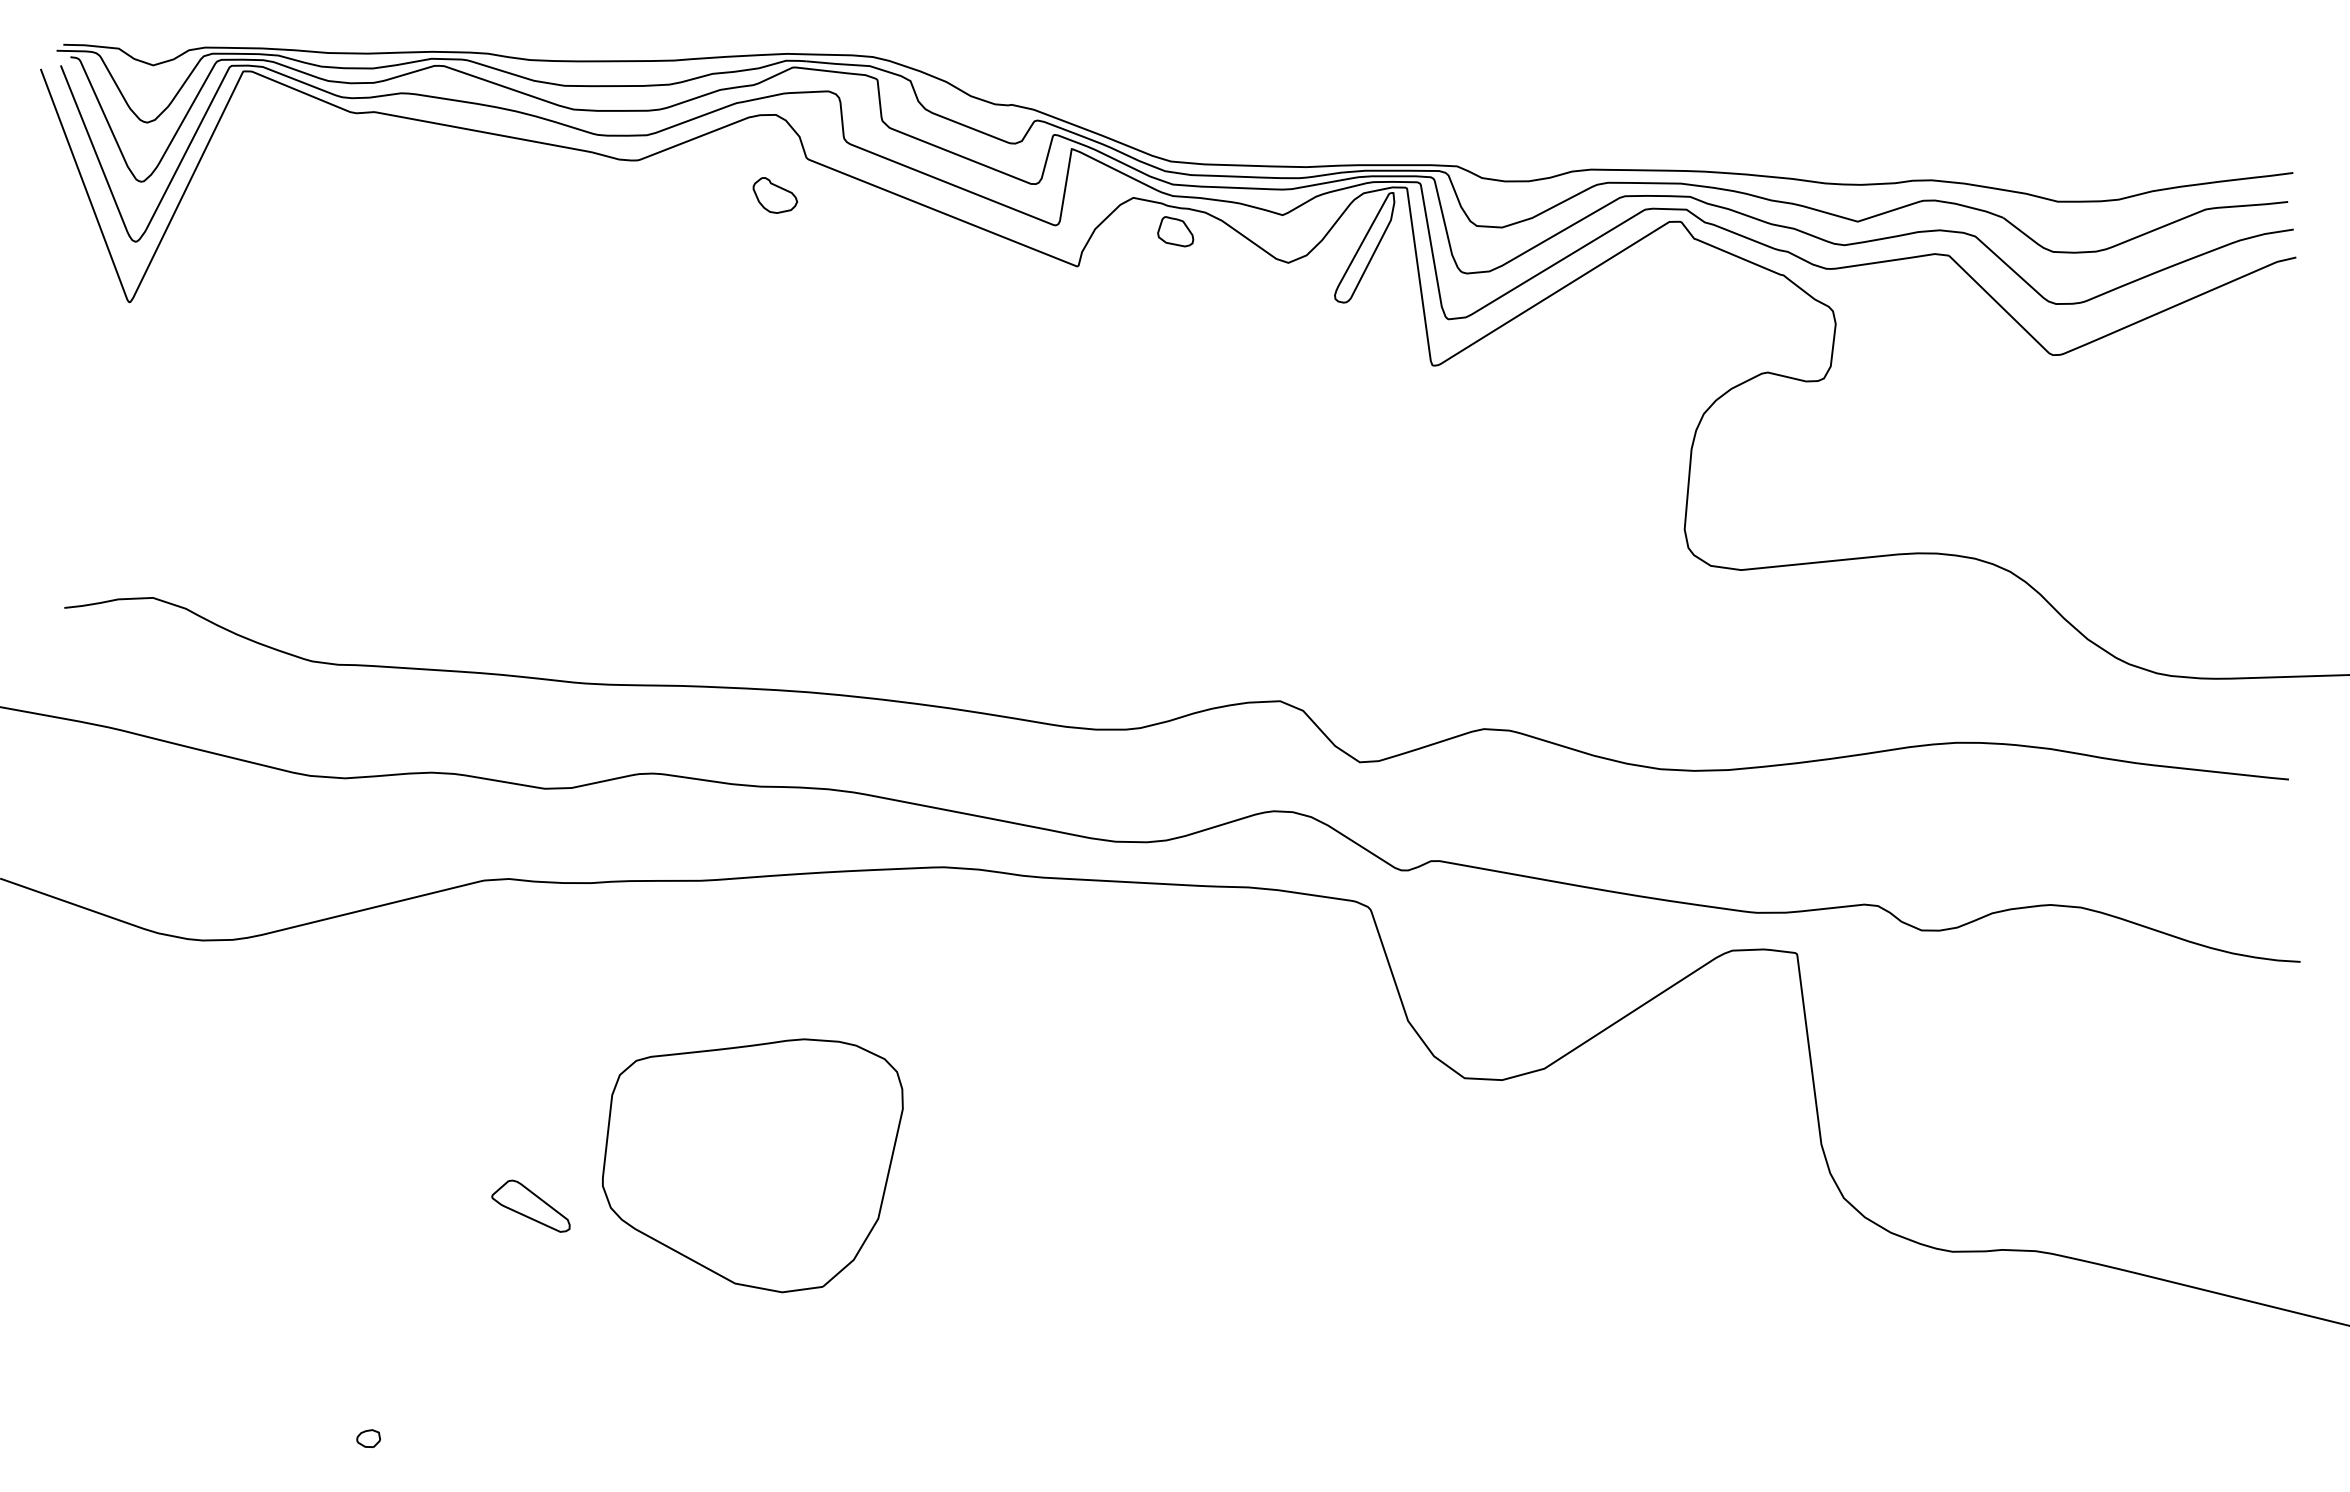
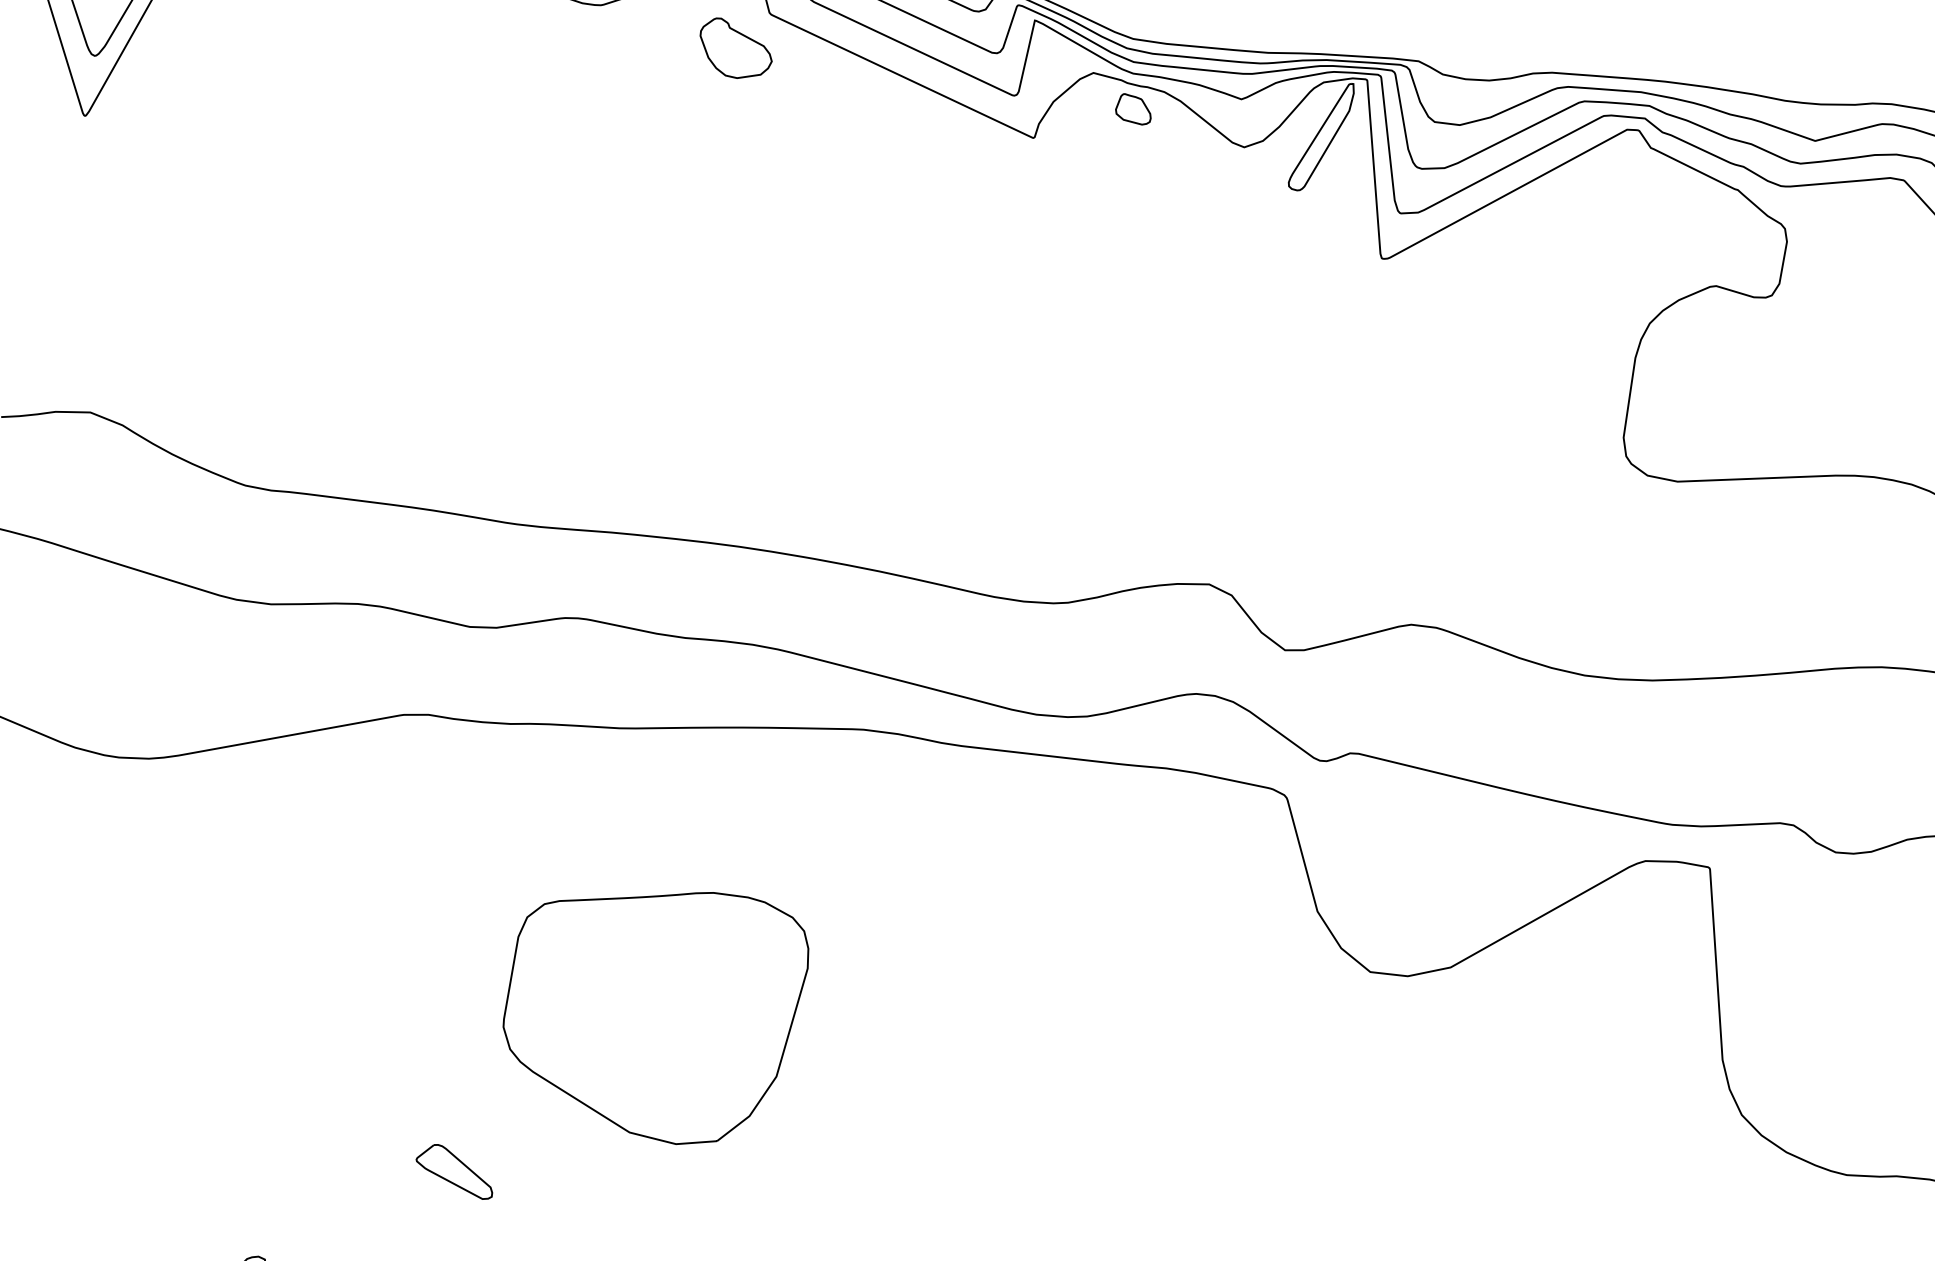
part: (775, 195) -> (736, 48), size x1.67
part: (530, 1205) -> (454, 1170), moved

